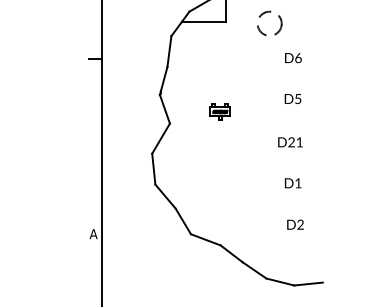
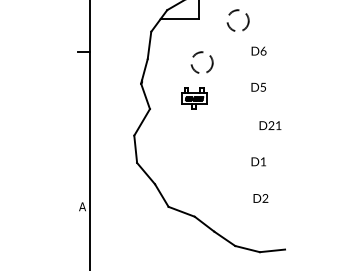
circle: (228, 70) -> (201, 62), added
part: (220, 111) -> (194, 98), size x1.4
text: (290, 142) -> (270, 125), moved

